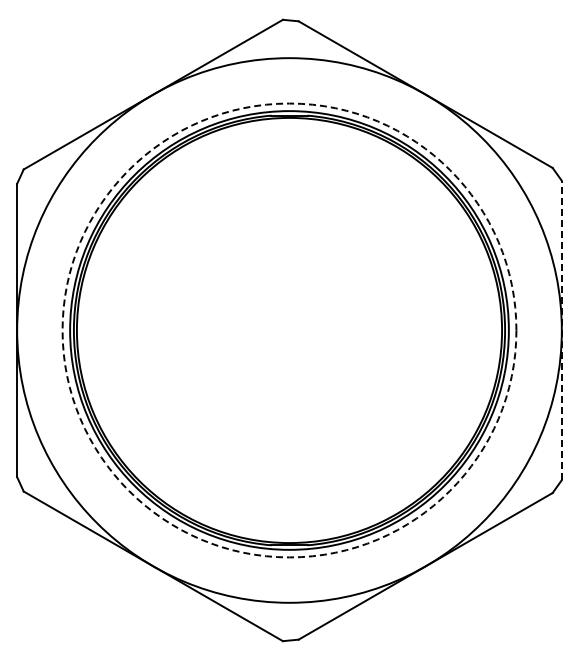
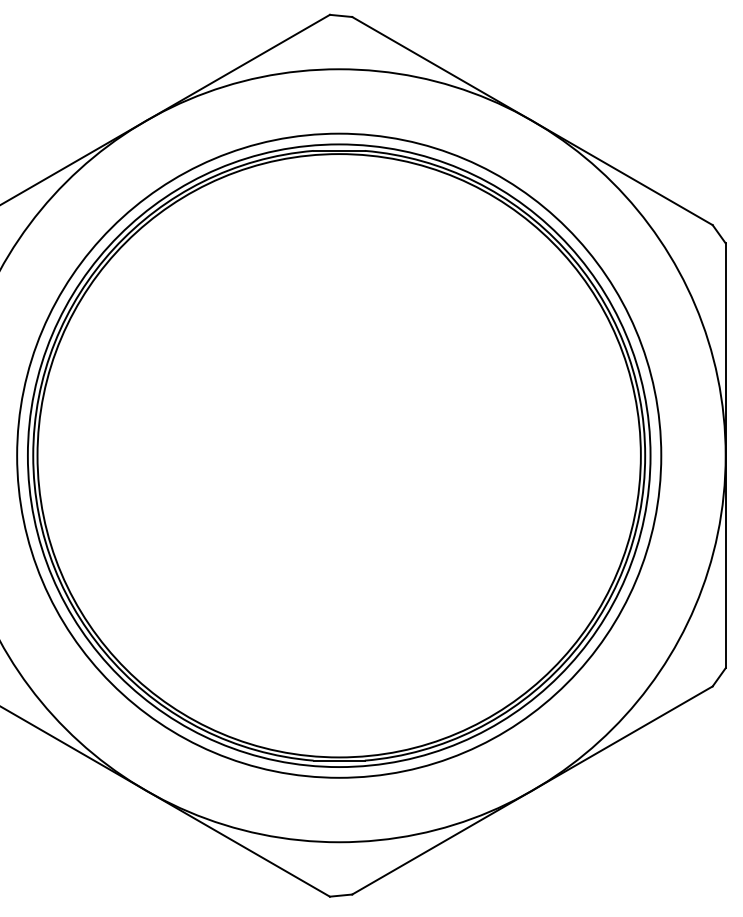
circle: (289, 330) -> (339, 455), dashed -> solid
line: (561, 330) -> (725, 455), dashed -> solid

